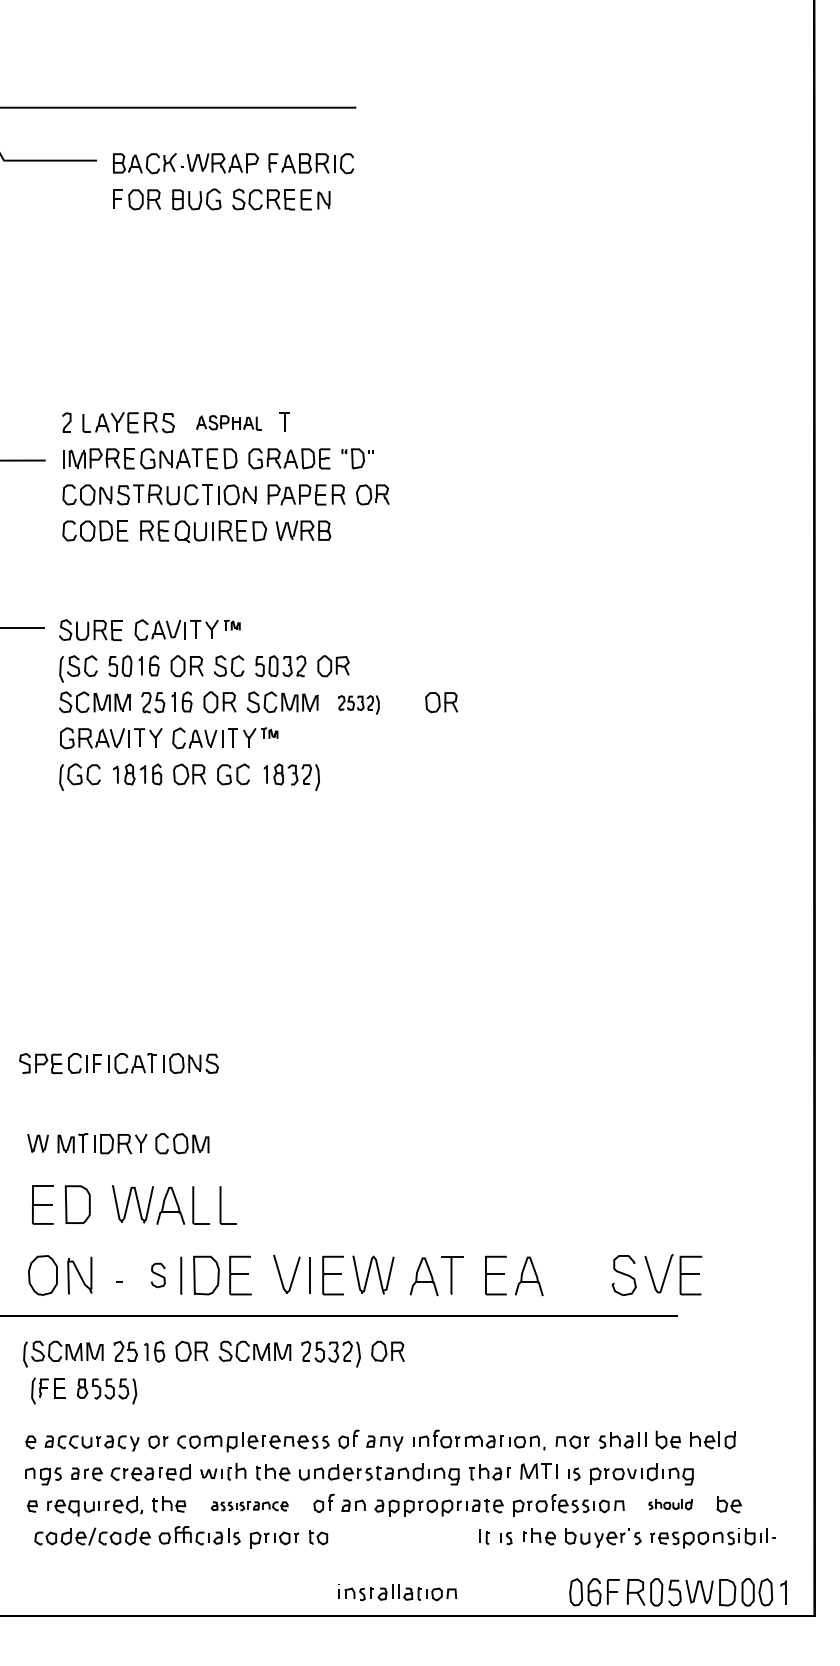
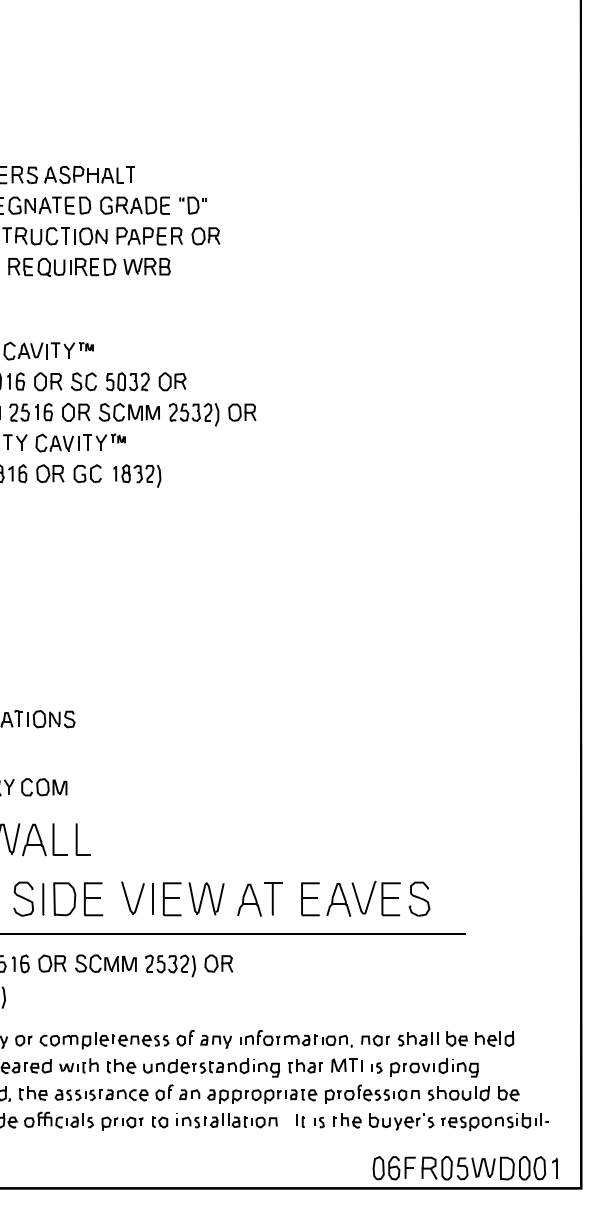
part: (228, 422) -> (83, 174), size x1.43
part: (441, 702) -> (242, 412), moved
part: (358, 704) -> (193, 414), size x1.43
part: (673, 1274) -> (376, 898), moved
part: (158, 1275) -> (23, 899), size x1.67
part: (670, 1504) -> (458, 1093), size x1.67
part: (249, 1506) -> (101, 1095), size x1.43
part: (397, 1592) -> (226, 1120), moved

